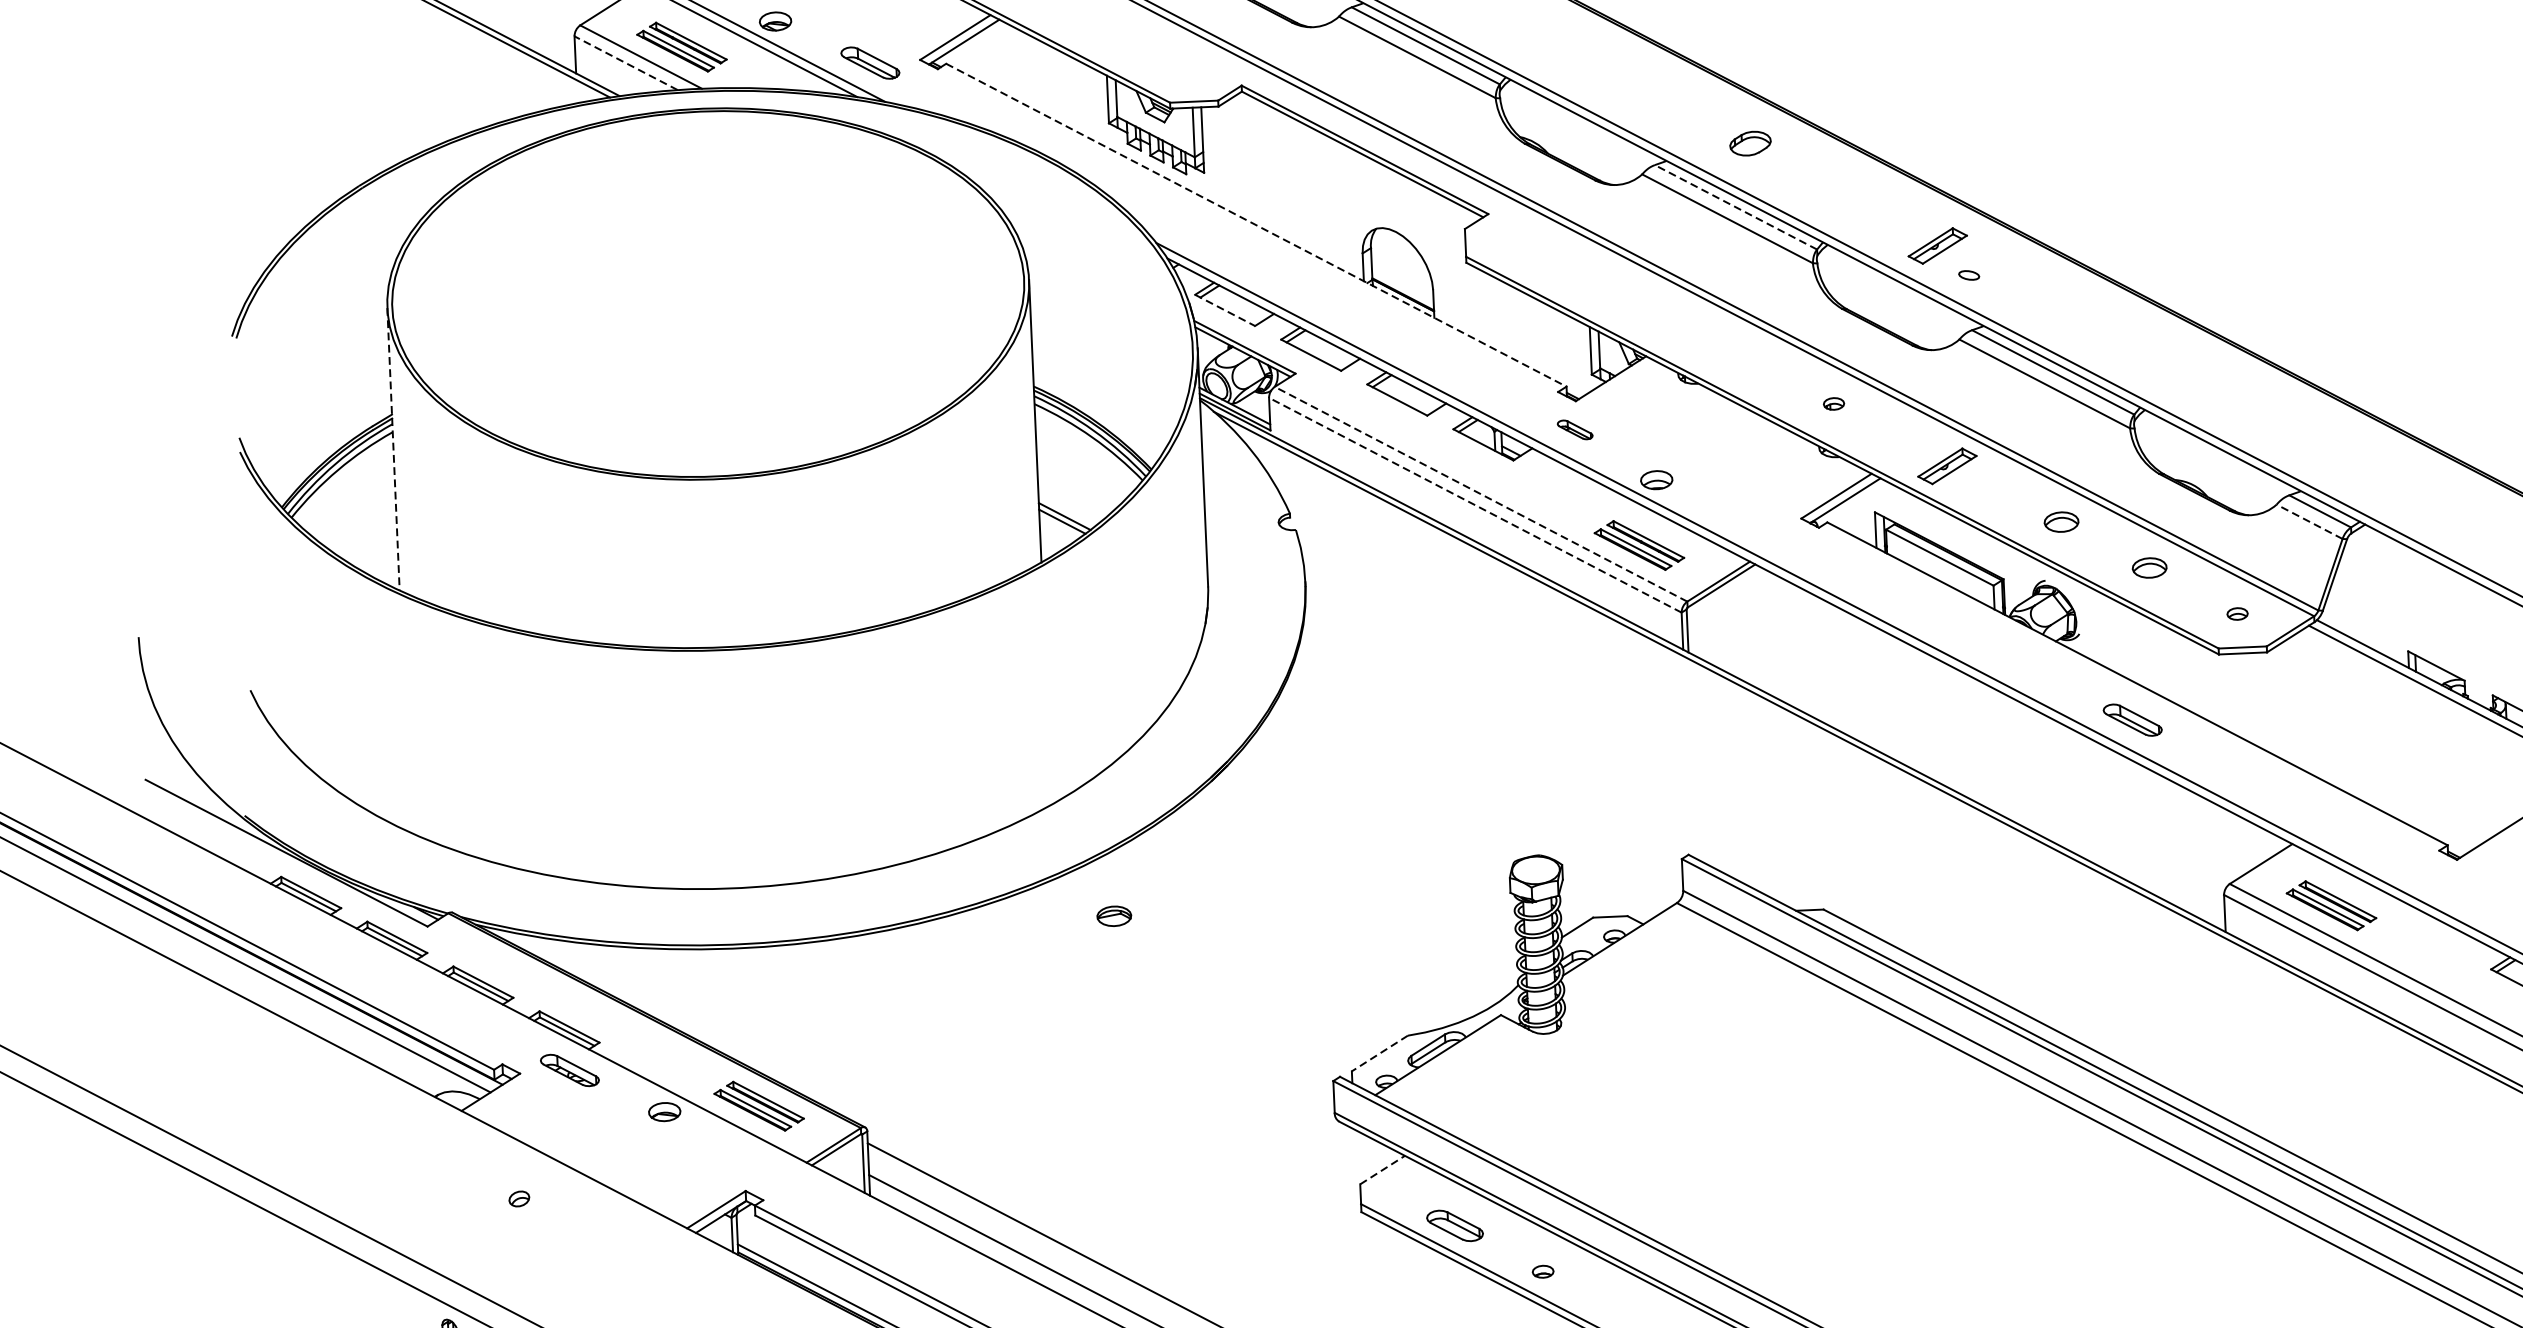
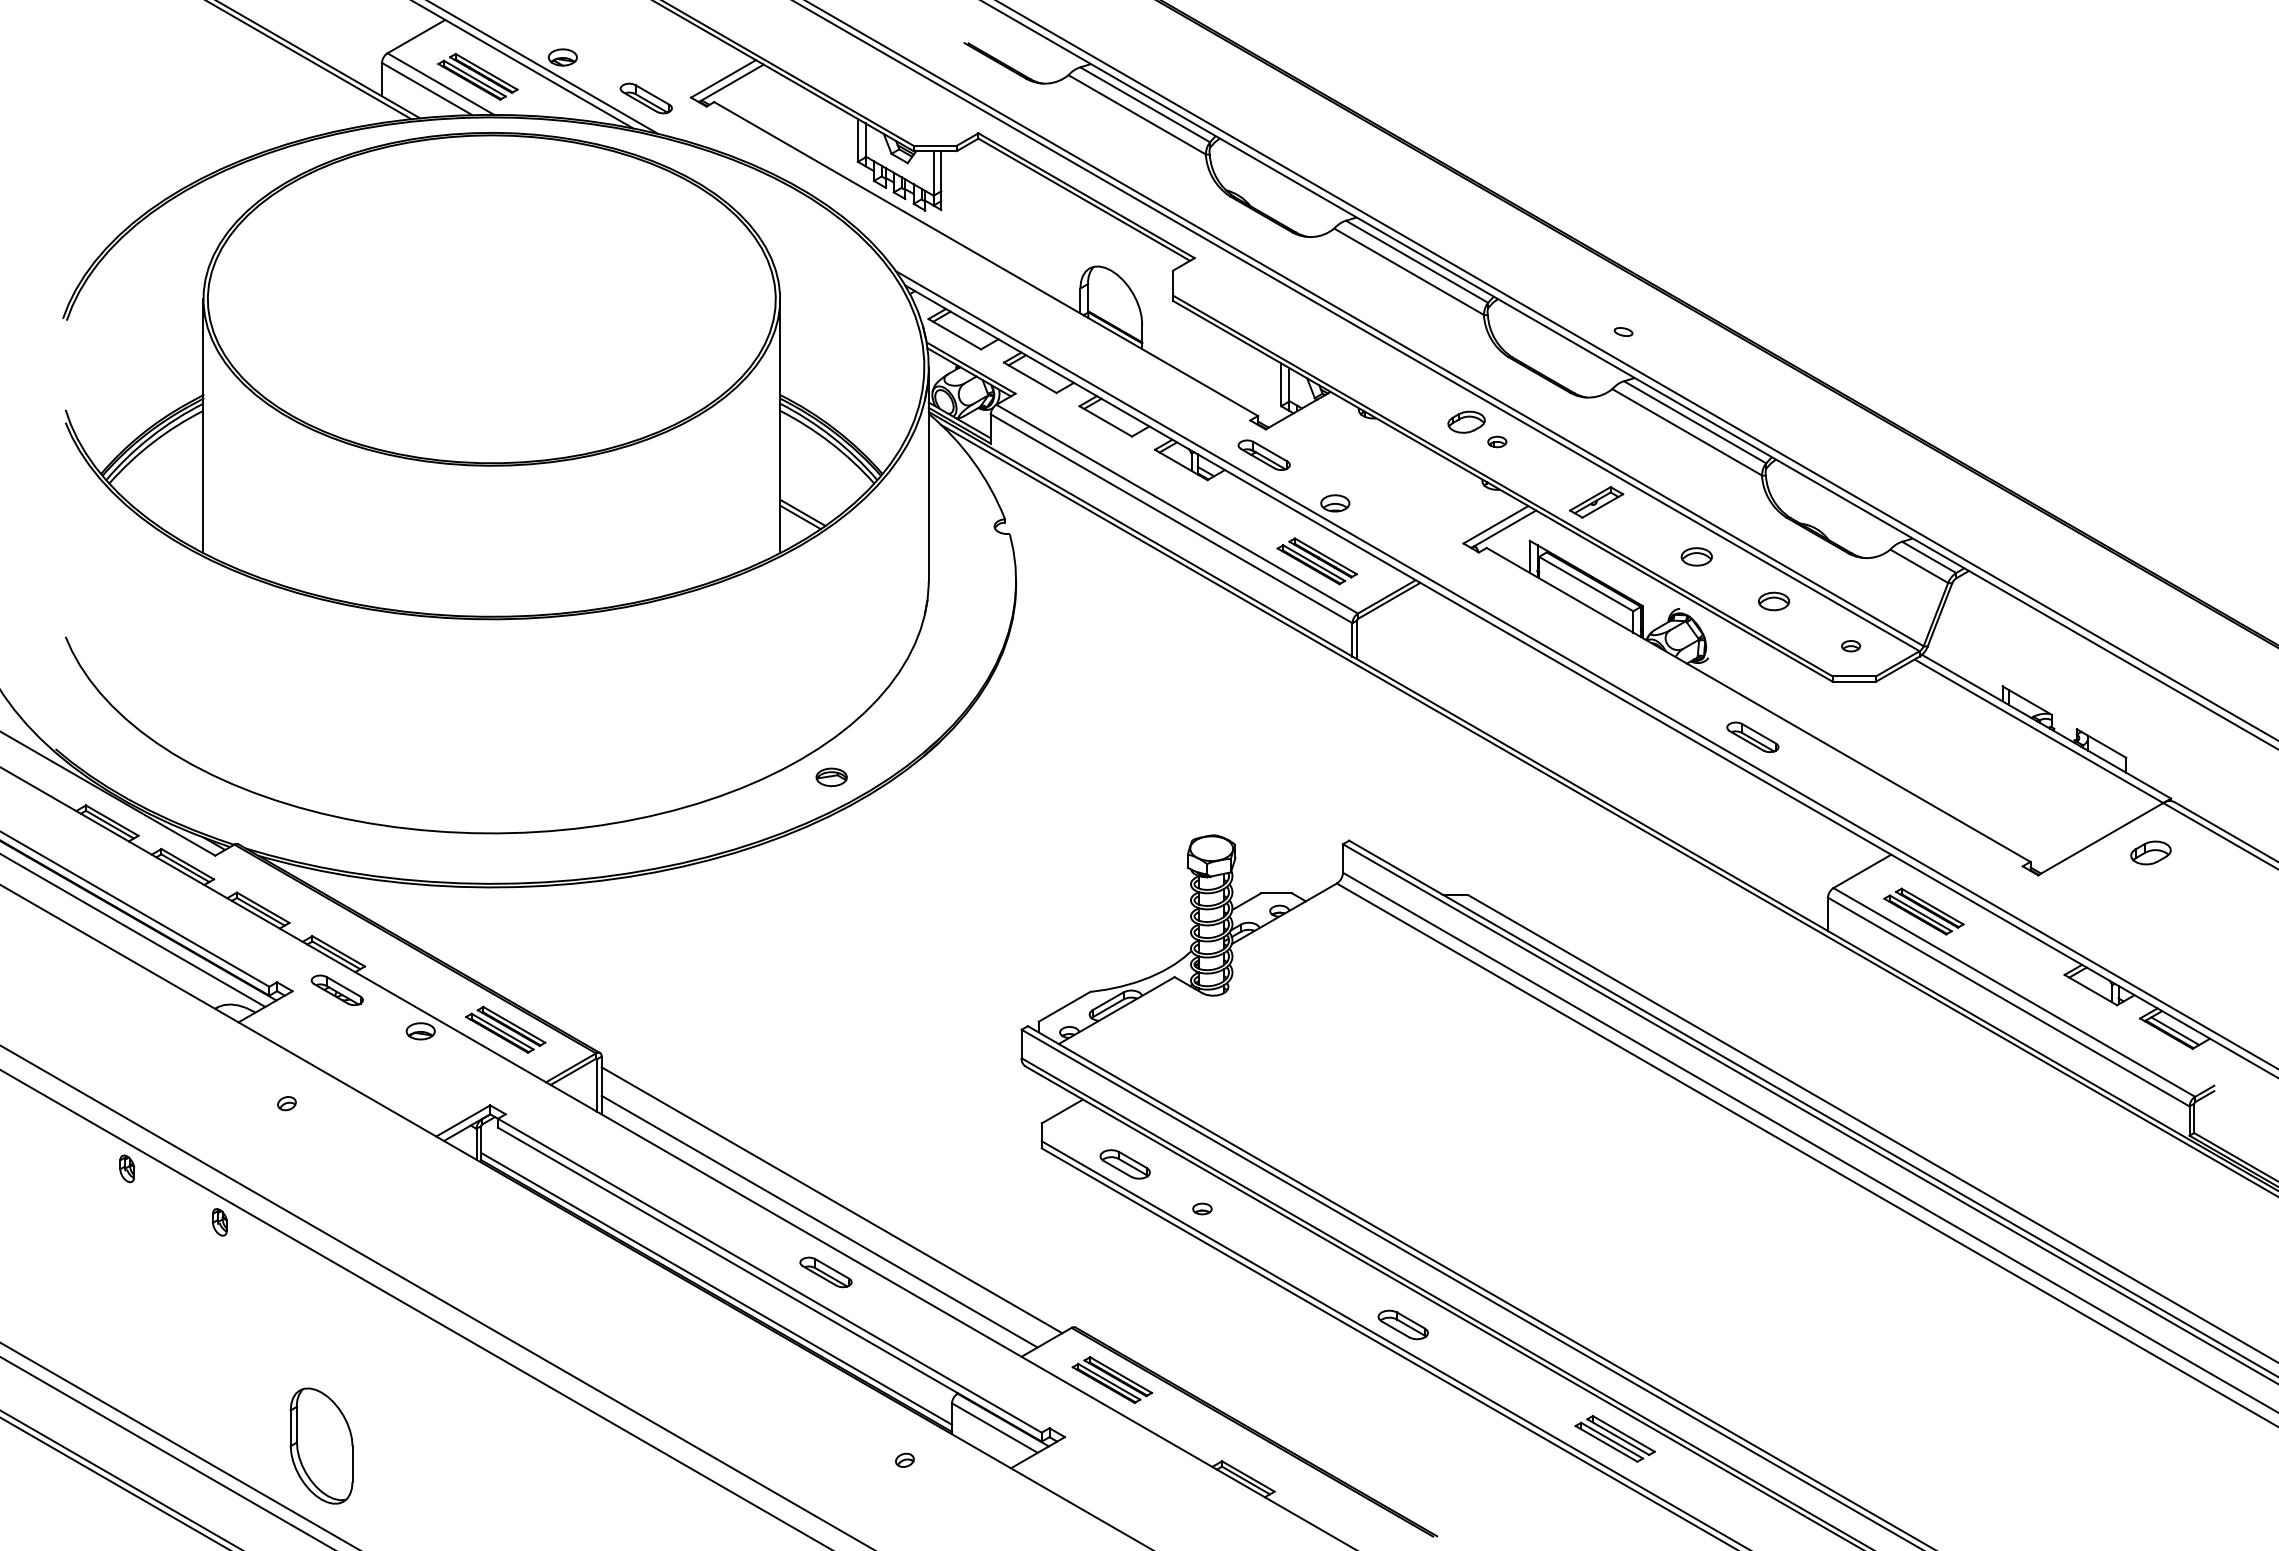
line: (625, 62) -> (426, 88), dashed -> solid
part: (1750, 142) -> (1466, 421), moved
line: (1735, 207) -> (1416, 261), dashed -> solid
line: (1256, 225) -> (986, 259), dashed -> solid
part: (1937, 246) -> (1596, 304), removed
line: (1225, 310) -> (955, 334), dashed -> solid
part: (1574, 429) -> (1263, 454), size x1.67
line: (393, 449) -> (203, 426), dashed -> solid
line: (1481, 494) -> (1177, 509), dashed -> solid
line: (1475, 504) -> (1171, 518), dashed -> solid
line: (2308, 522) -> (1918, 566), dashed -> solid
part: (1114, 916) -> (831, 777), moved
line: (1379, 1053) -> (1064, 1006), dashed -> solid
line: (1382, 1170) -> (1062, 1111), dashed -> solid
part: (345, 1278) -> (127, 1168), added

